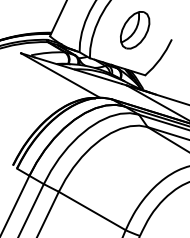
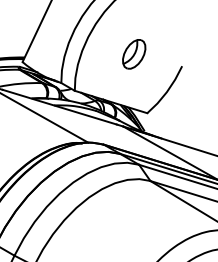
part: (135, 30) -> (134, 54), size x0.6

